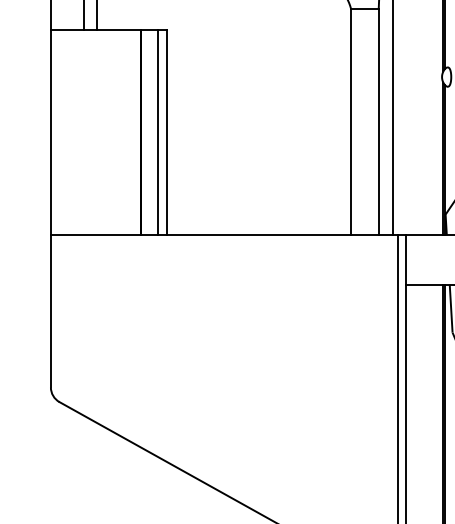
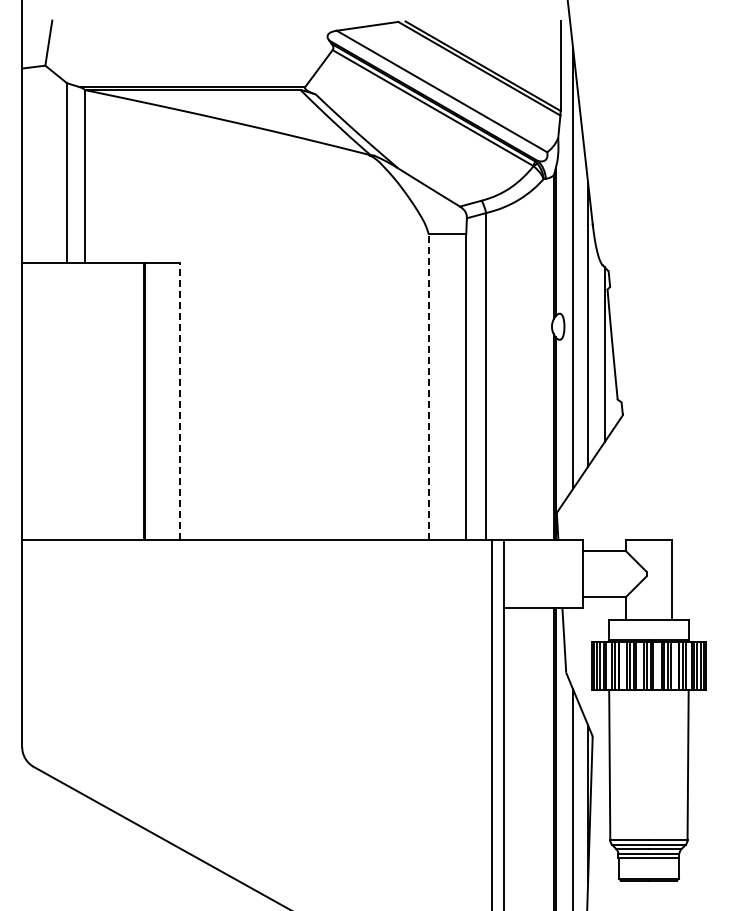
line: (350, 121) -> (428, 387), solid -> dashed
line: (157, 132) -> (166, 401), removed
line: (167, 132) -> (179, 401), solid -> dashed

